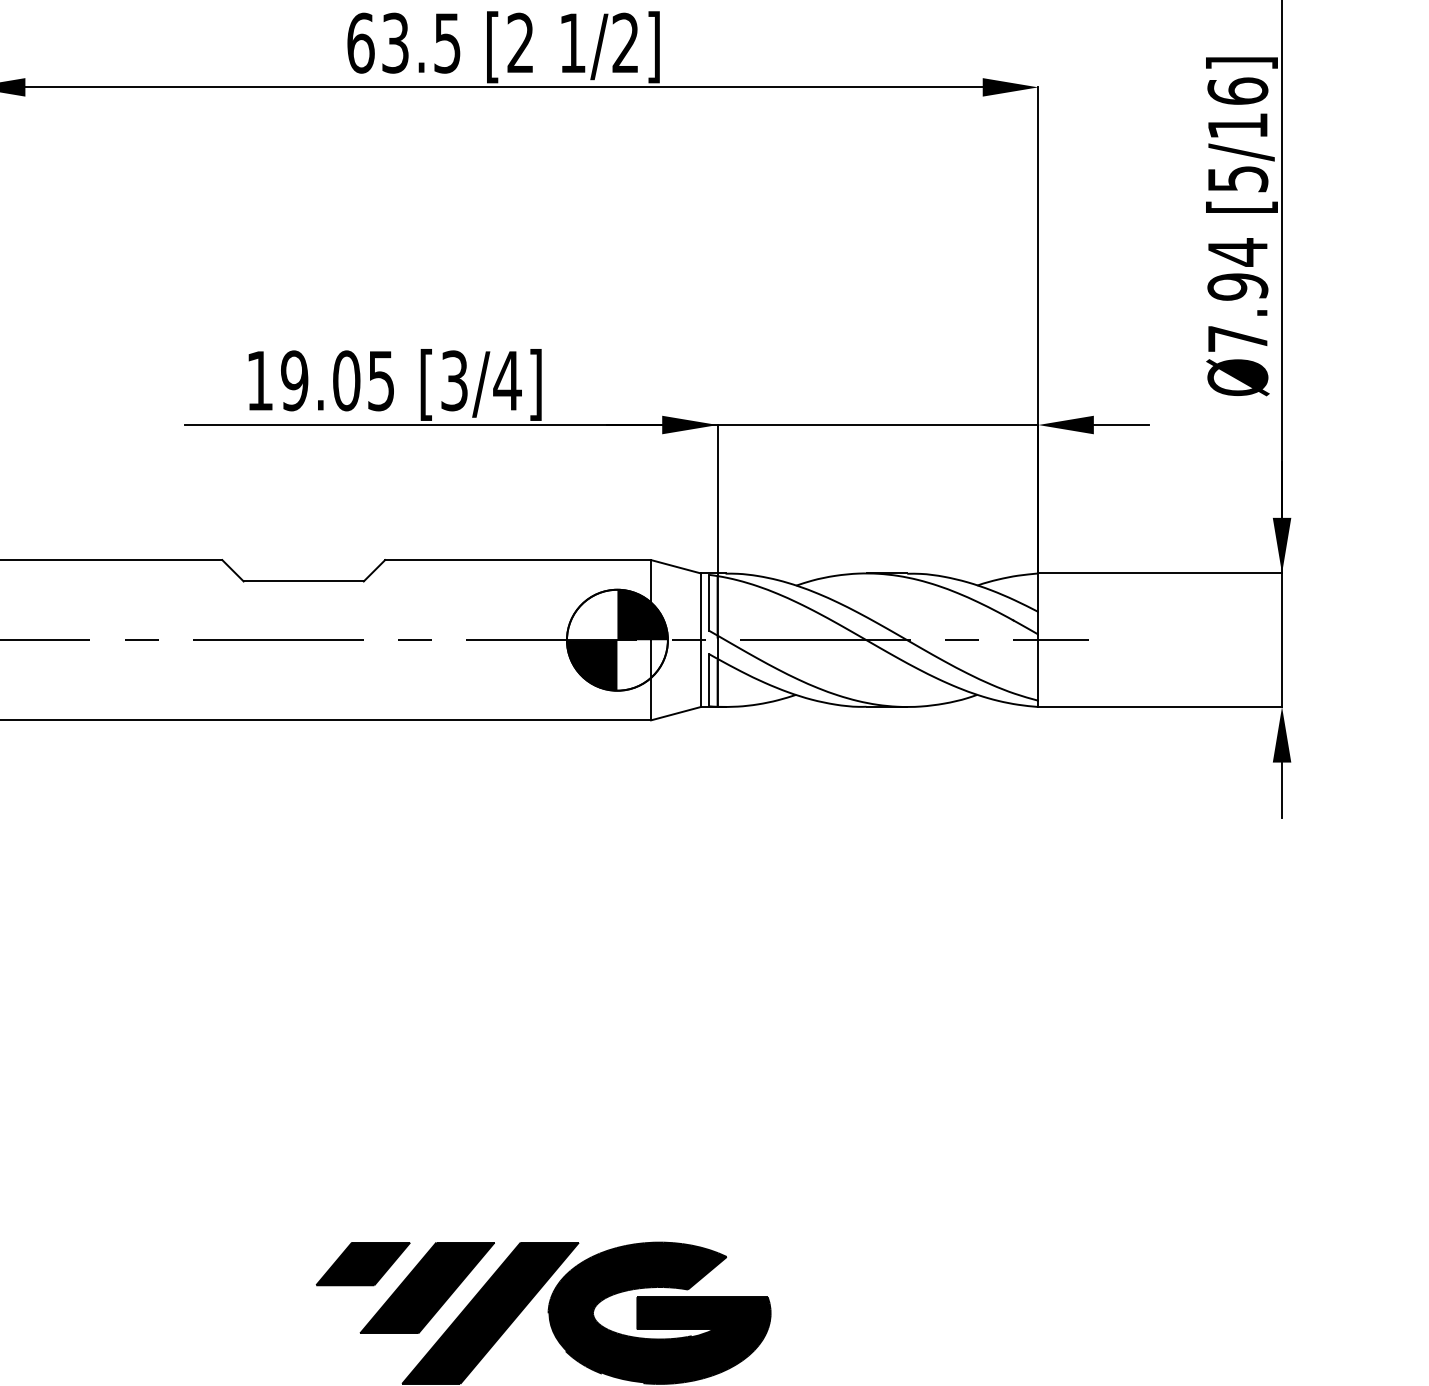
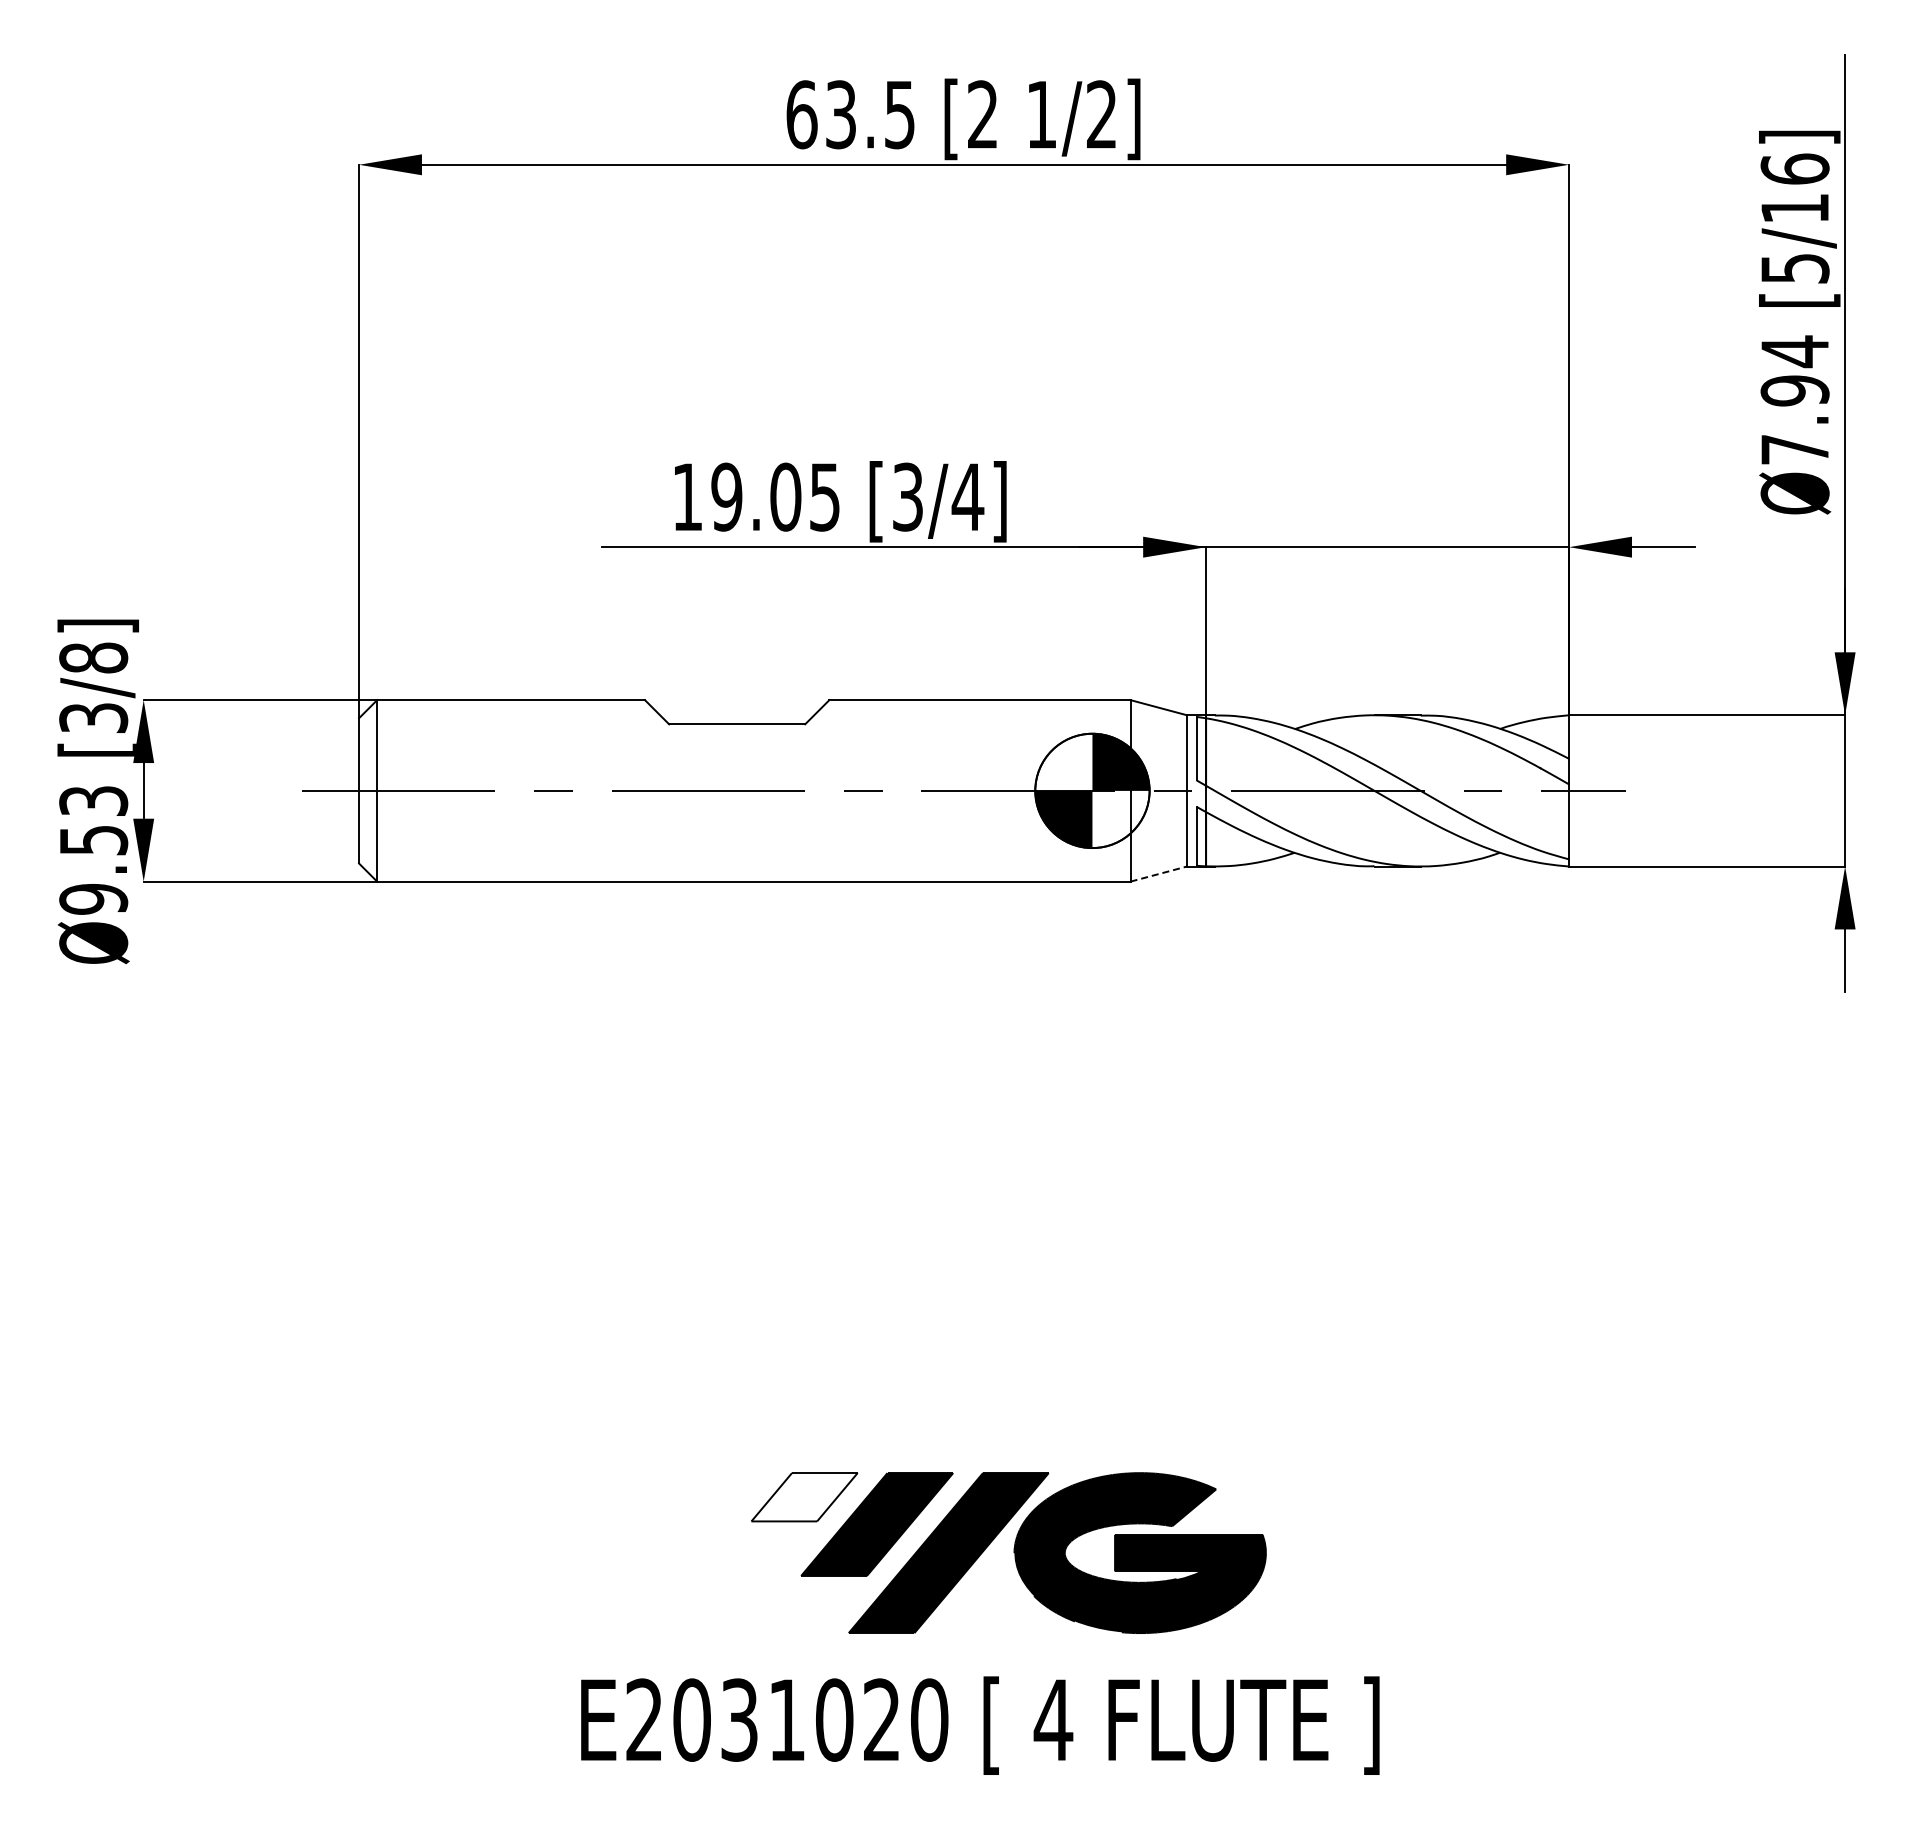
line: (676, 713) -> (1159, 873), solid -> dashed
fill: (363, 1264) -> (804, 1497), removed

